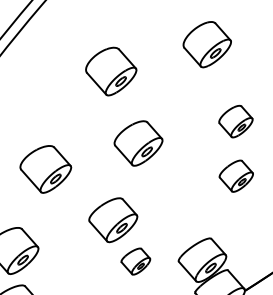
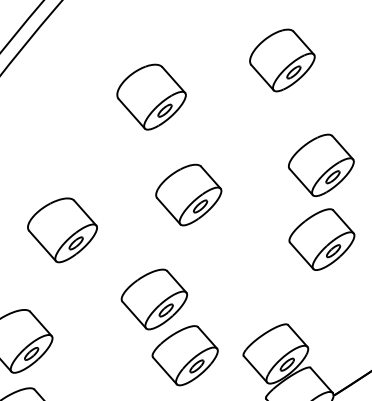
part: (236, 121) -> (321, 164), size x1.43
part: (236, 176) -> (321, 239), size x1.43
part: (135, 261) -> (184, 355), size x1.67

